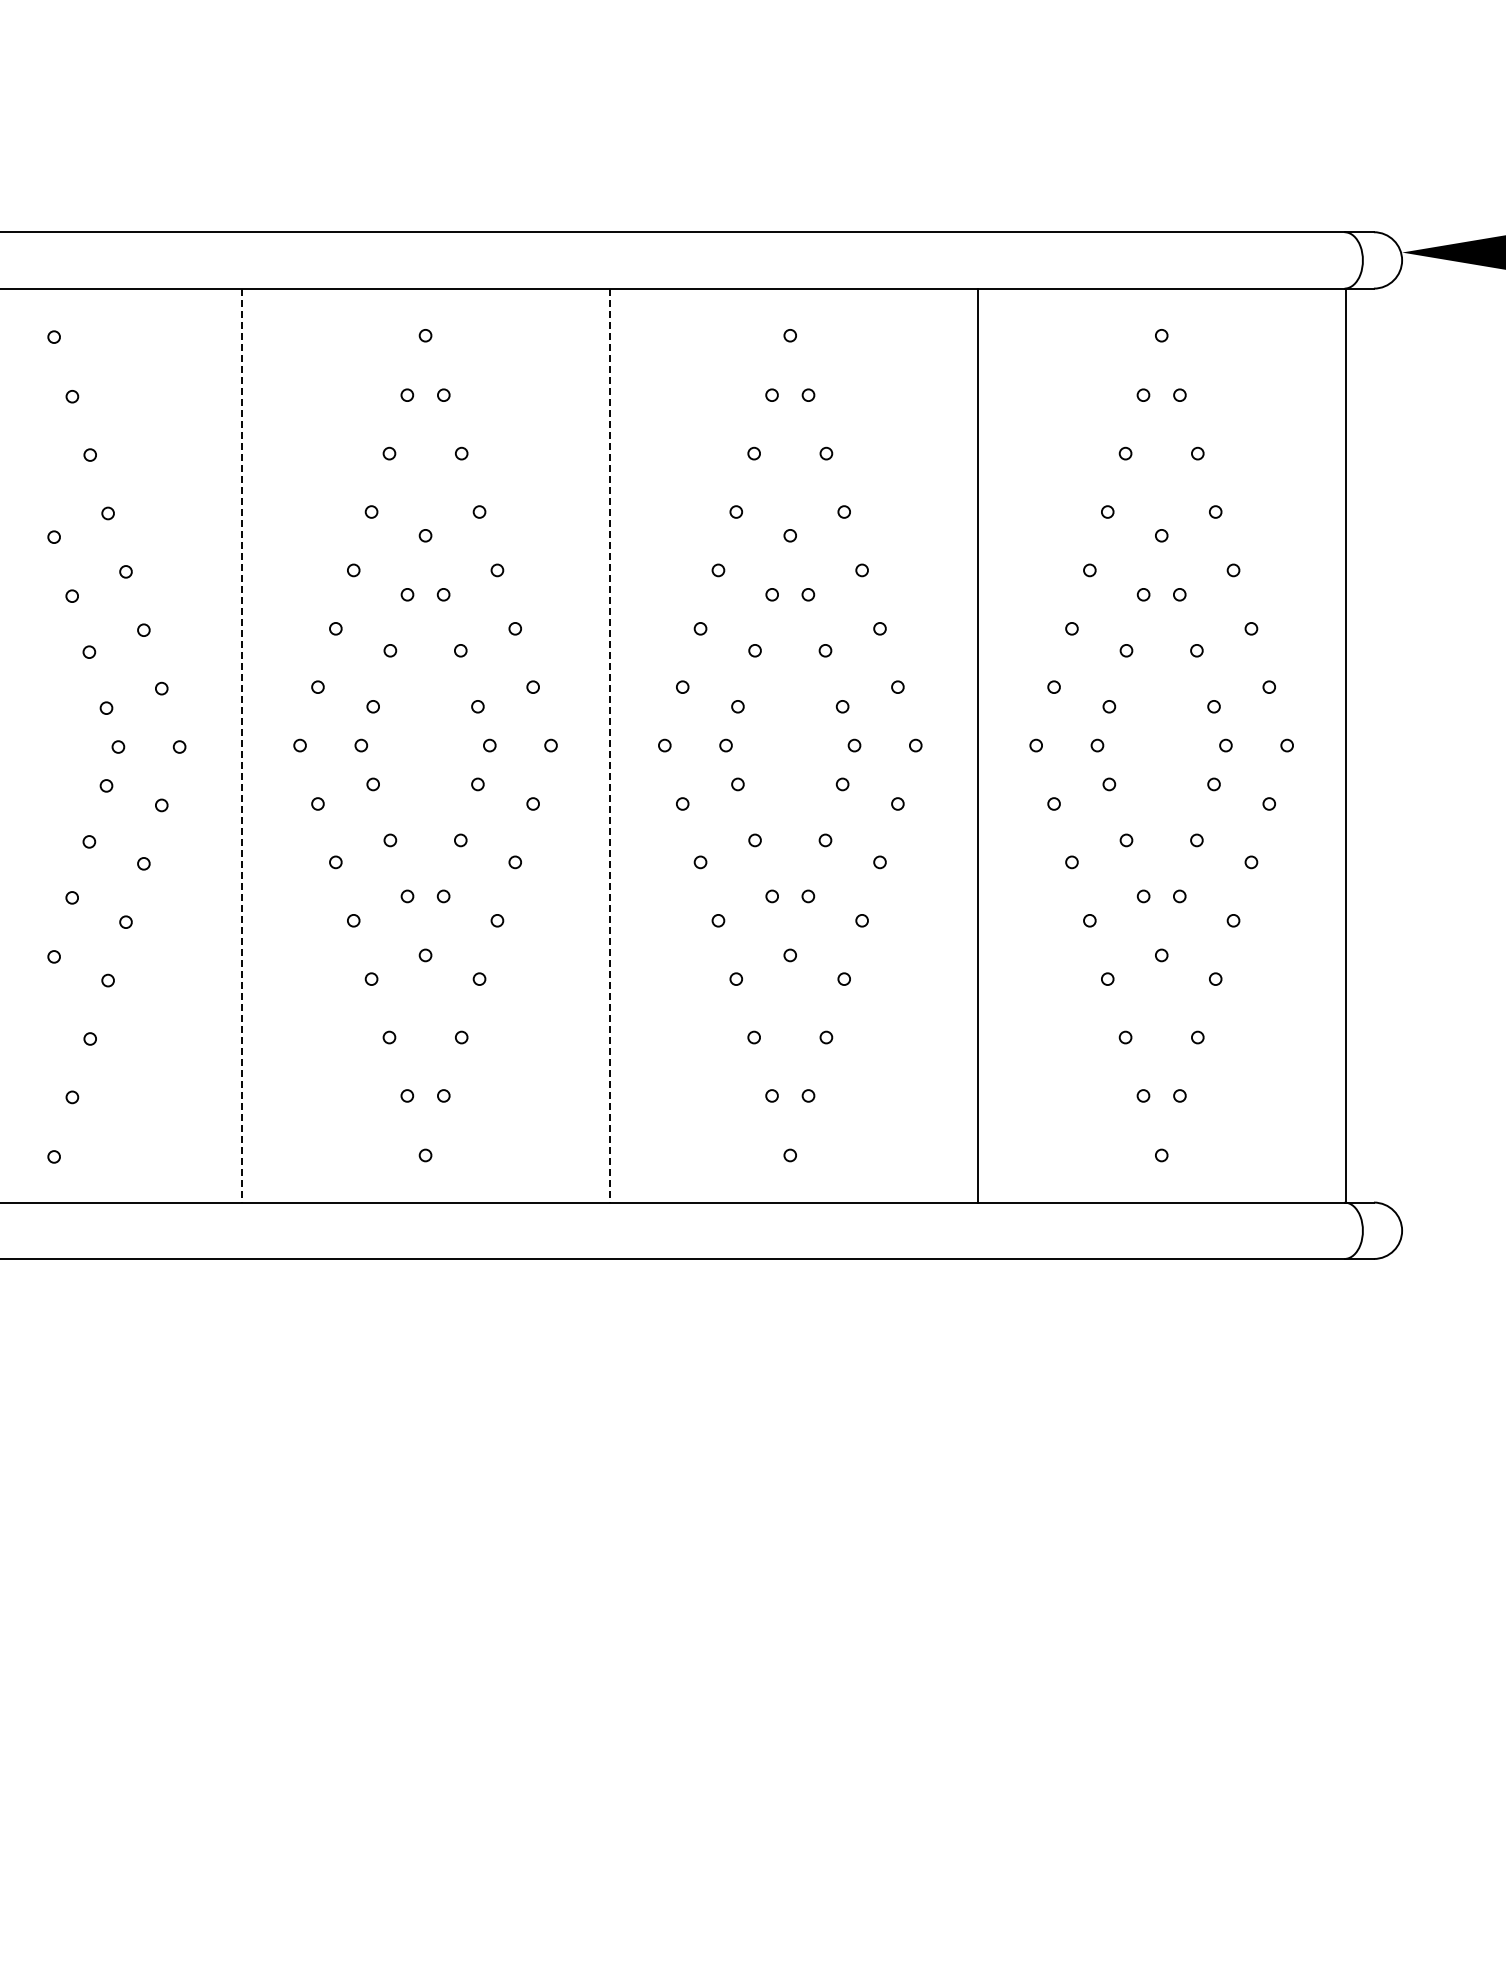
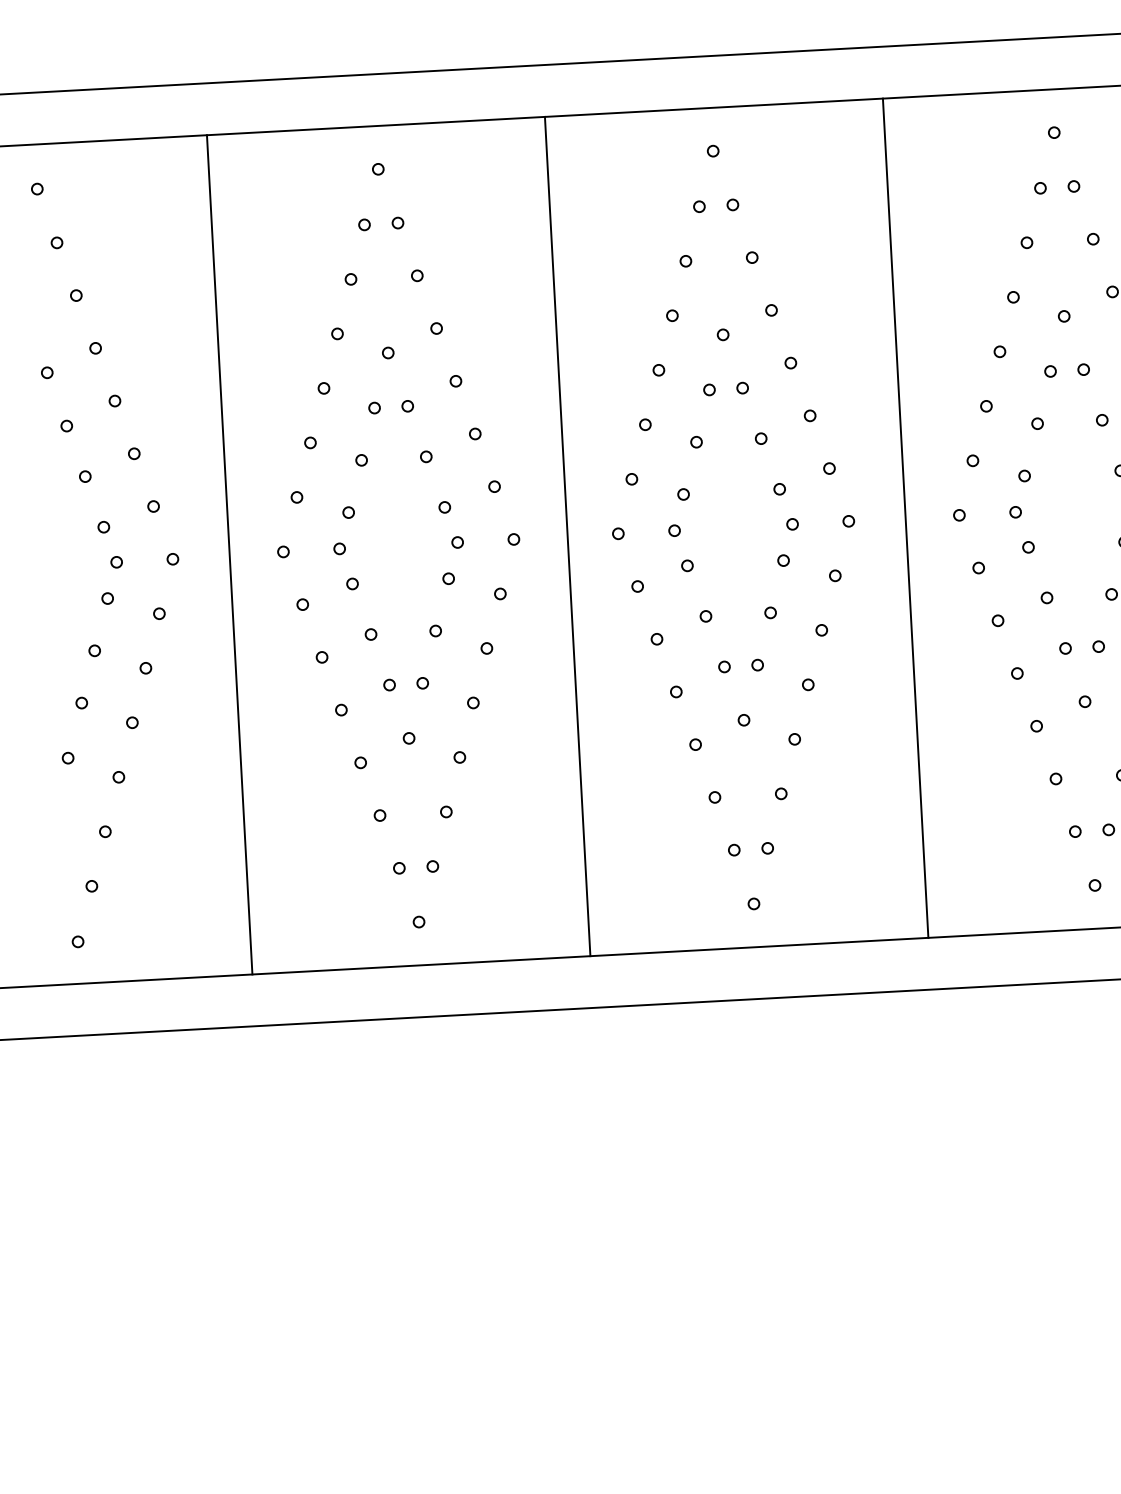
line: (241, 745) -> (229, 554), dashed -> solid
line: (609, 745) -> (567, 536), dashed -> solid

